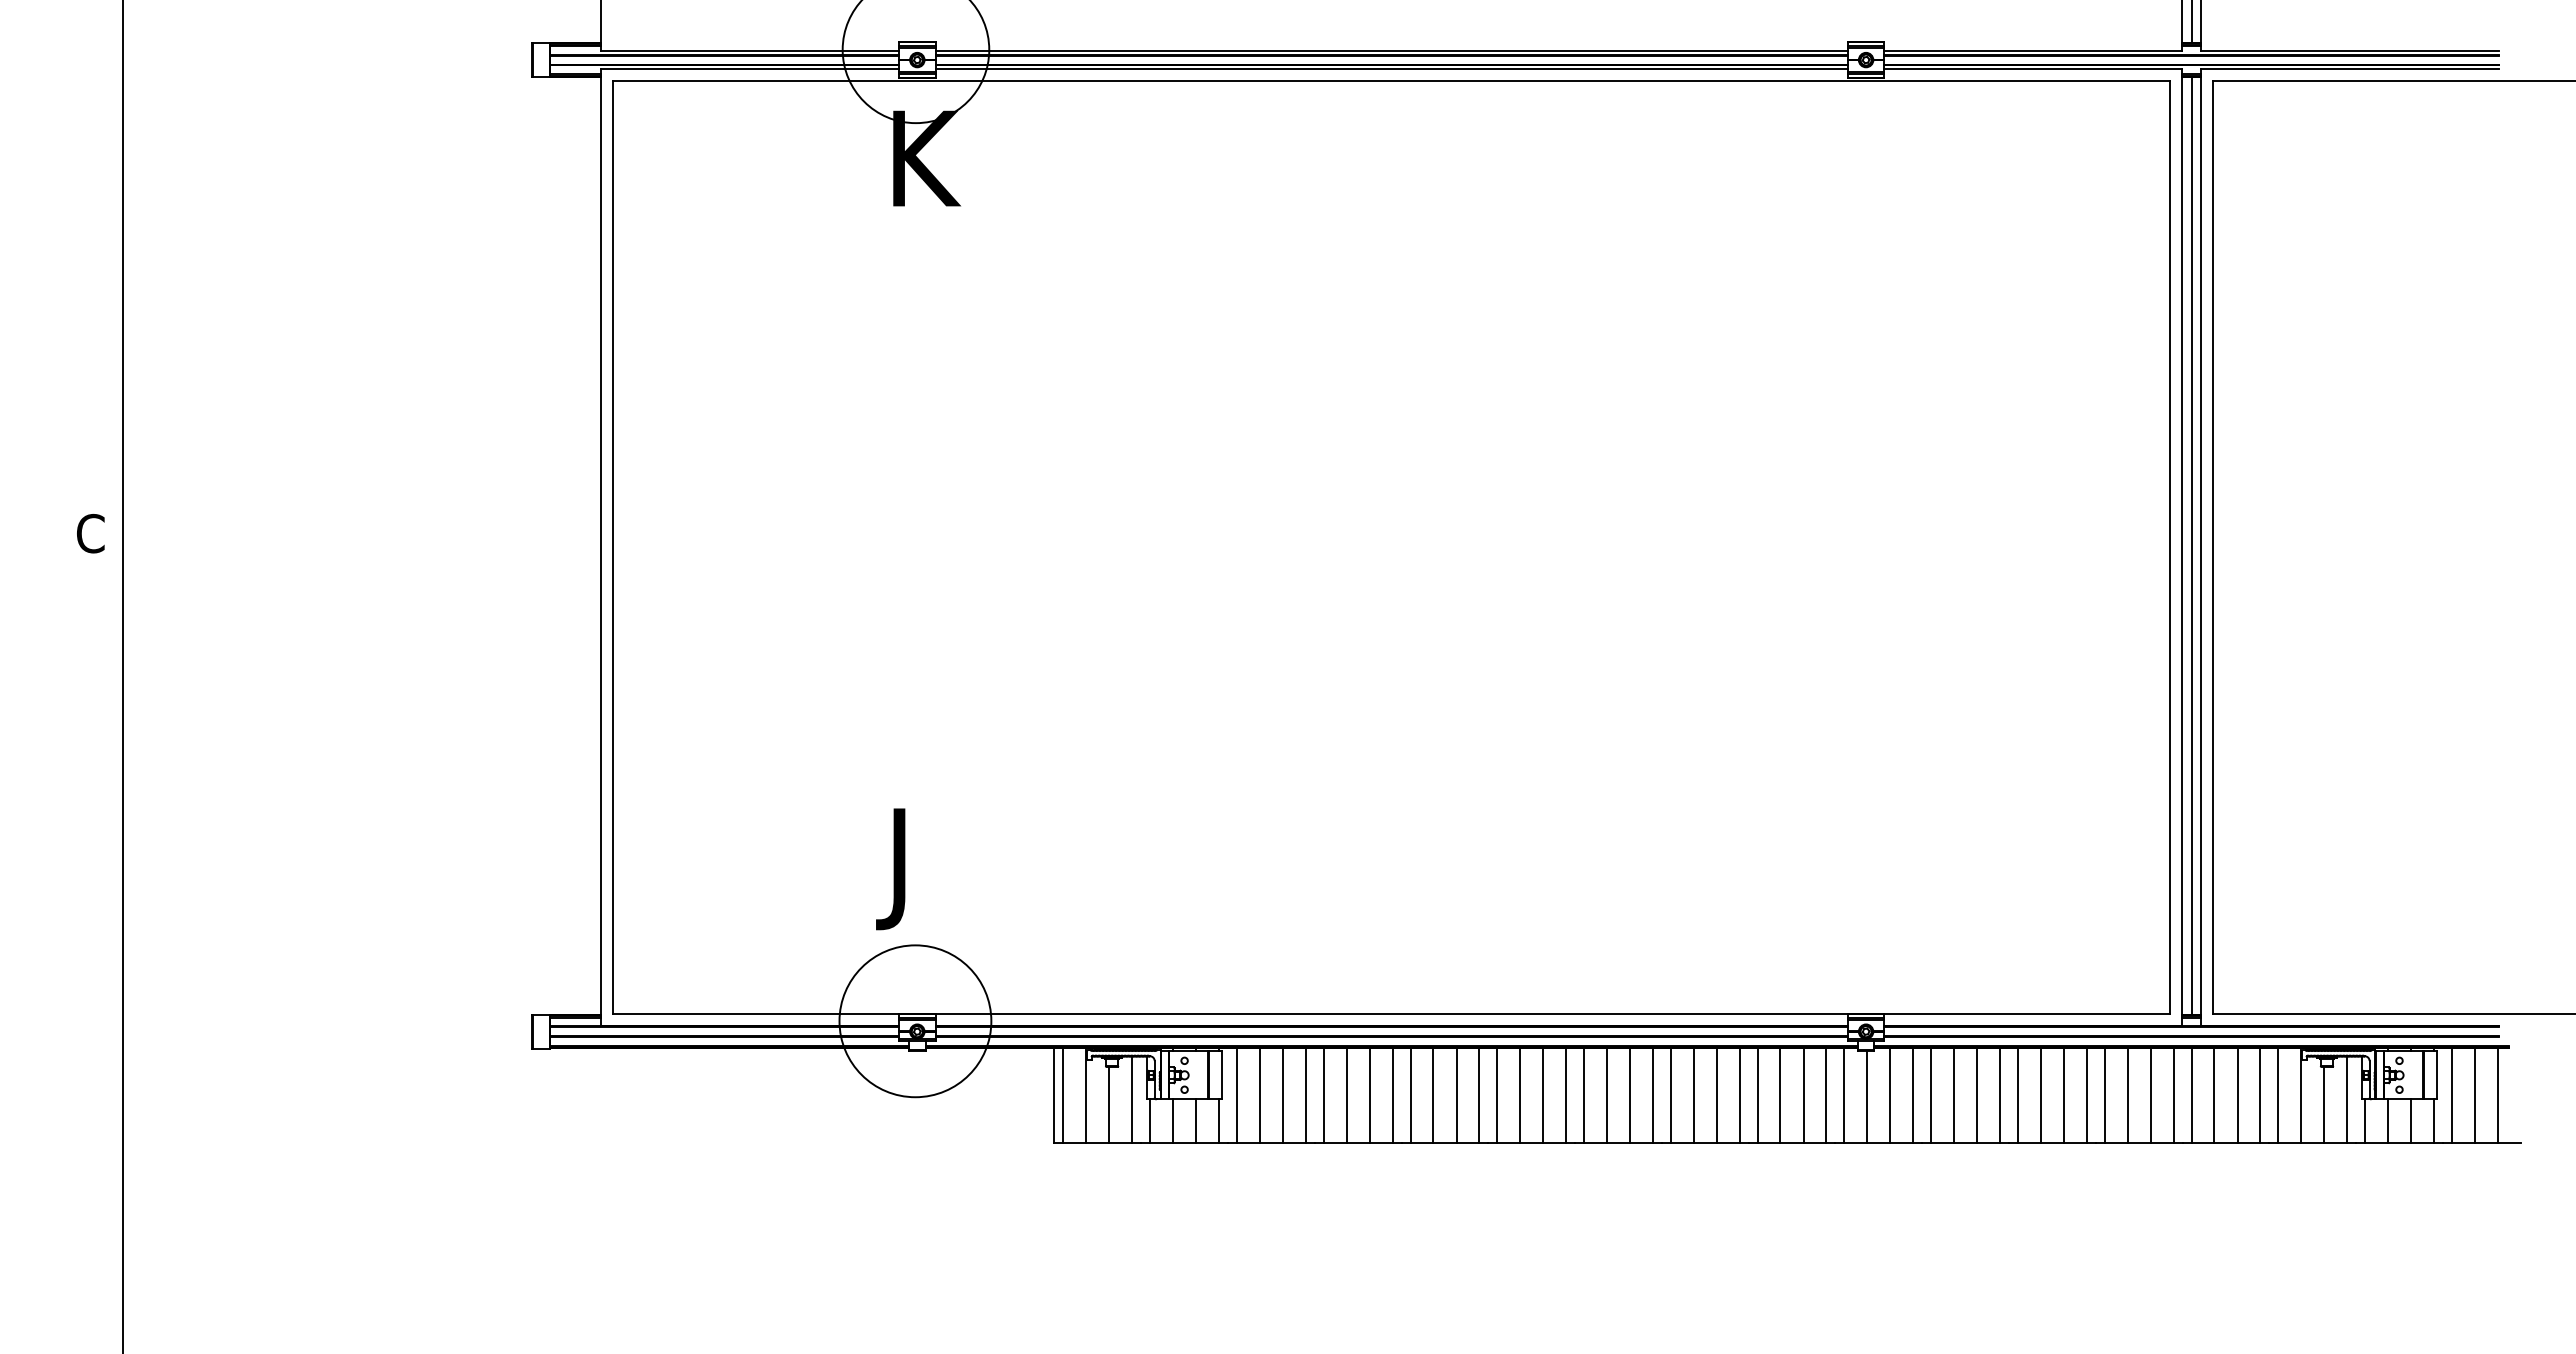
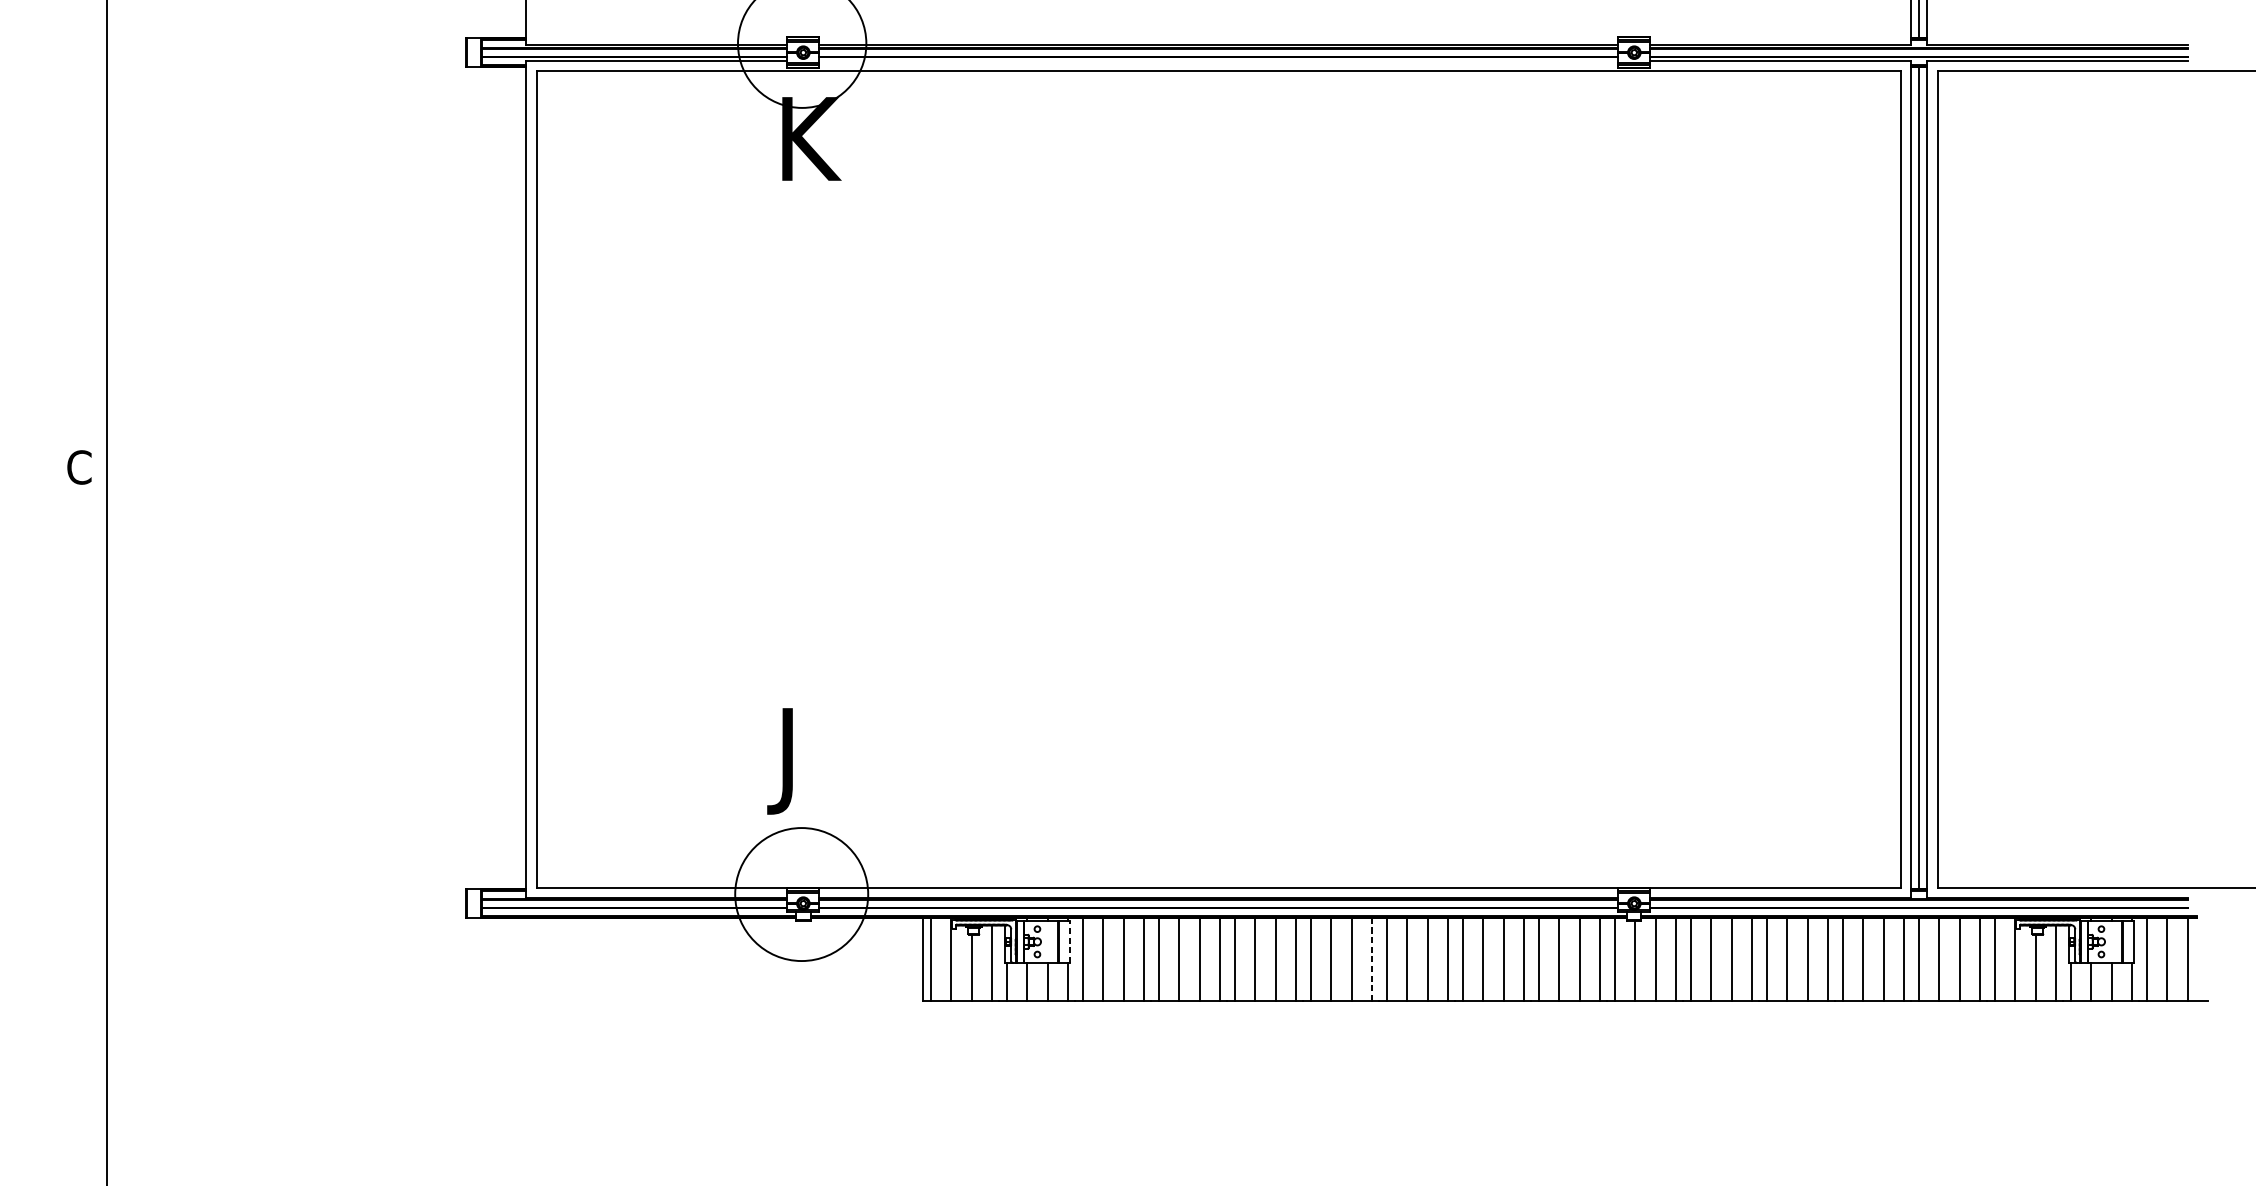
line: (1391, 69) -> (1218, 60), removed
line: (1222, 1074) -> (1070, 941), solid -> dashed
line: (1566, 1095) -> (1371, 959), solid -> dashed

